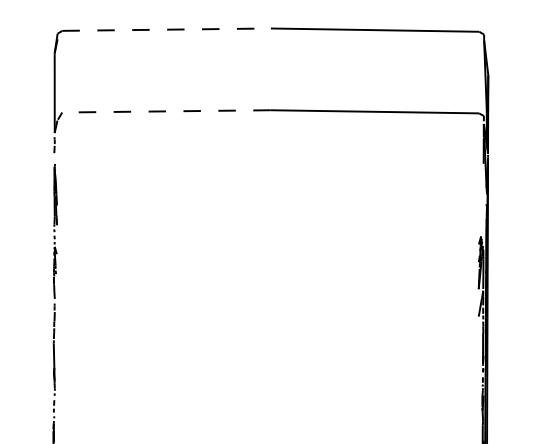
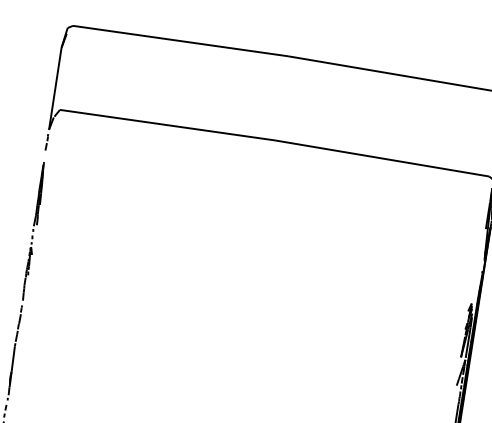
line: (167, 29) -> (181, 41), dashed -> solid
line: (166, 111) -> (167, 125), dashed -> solid

